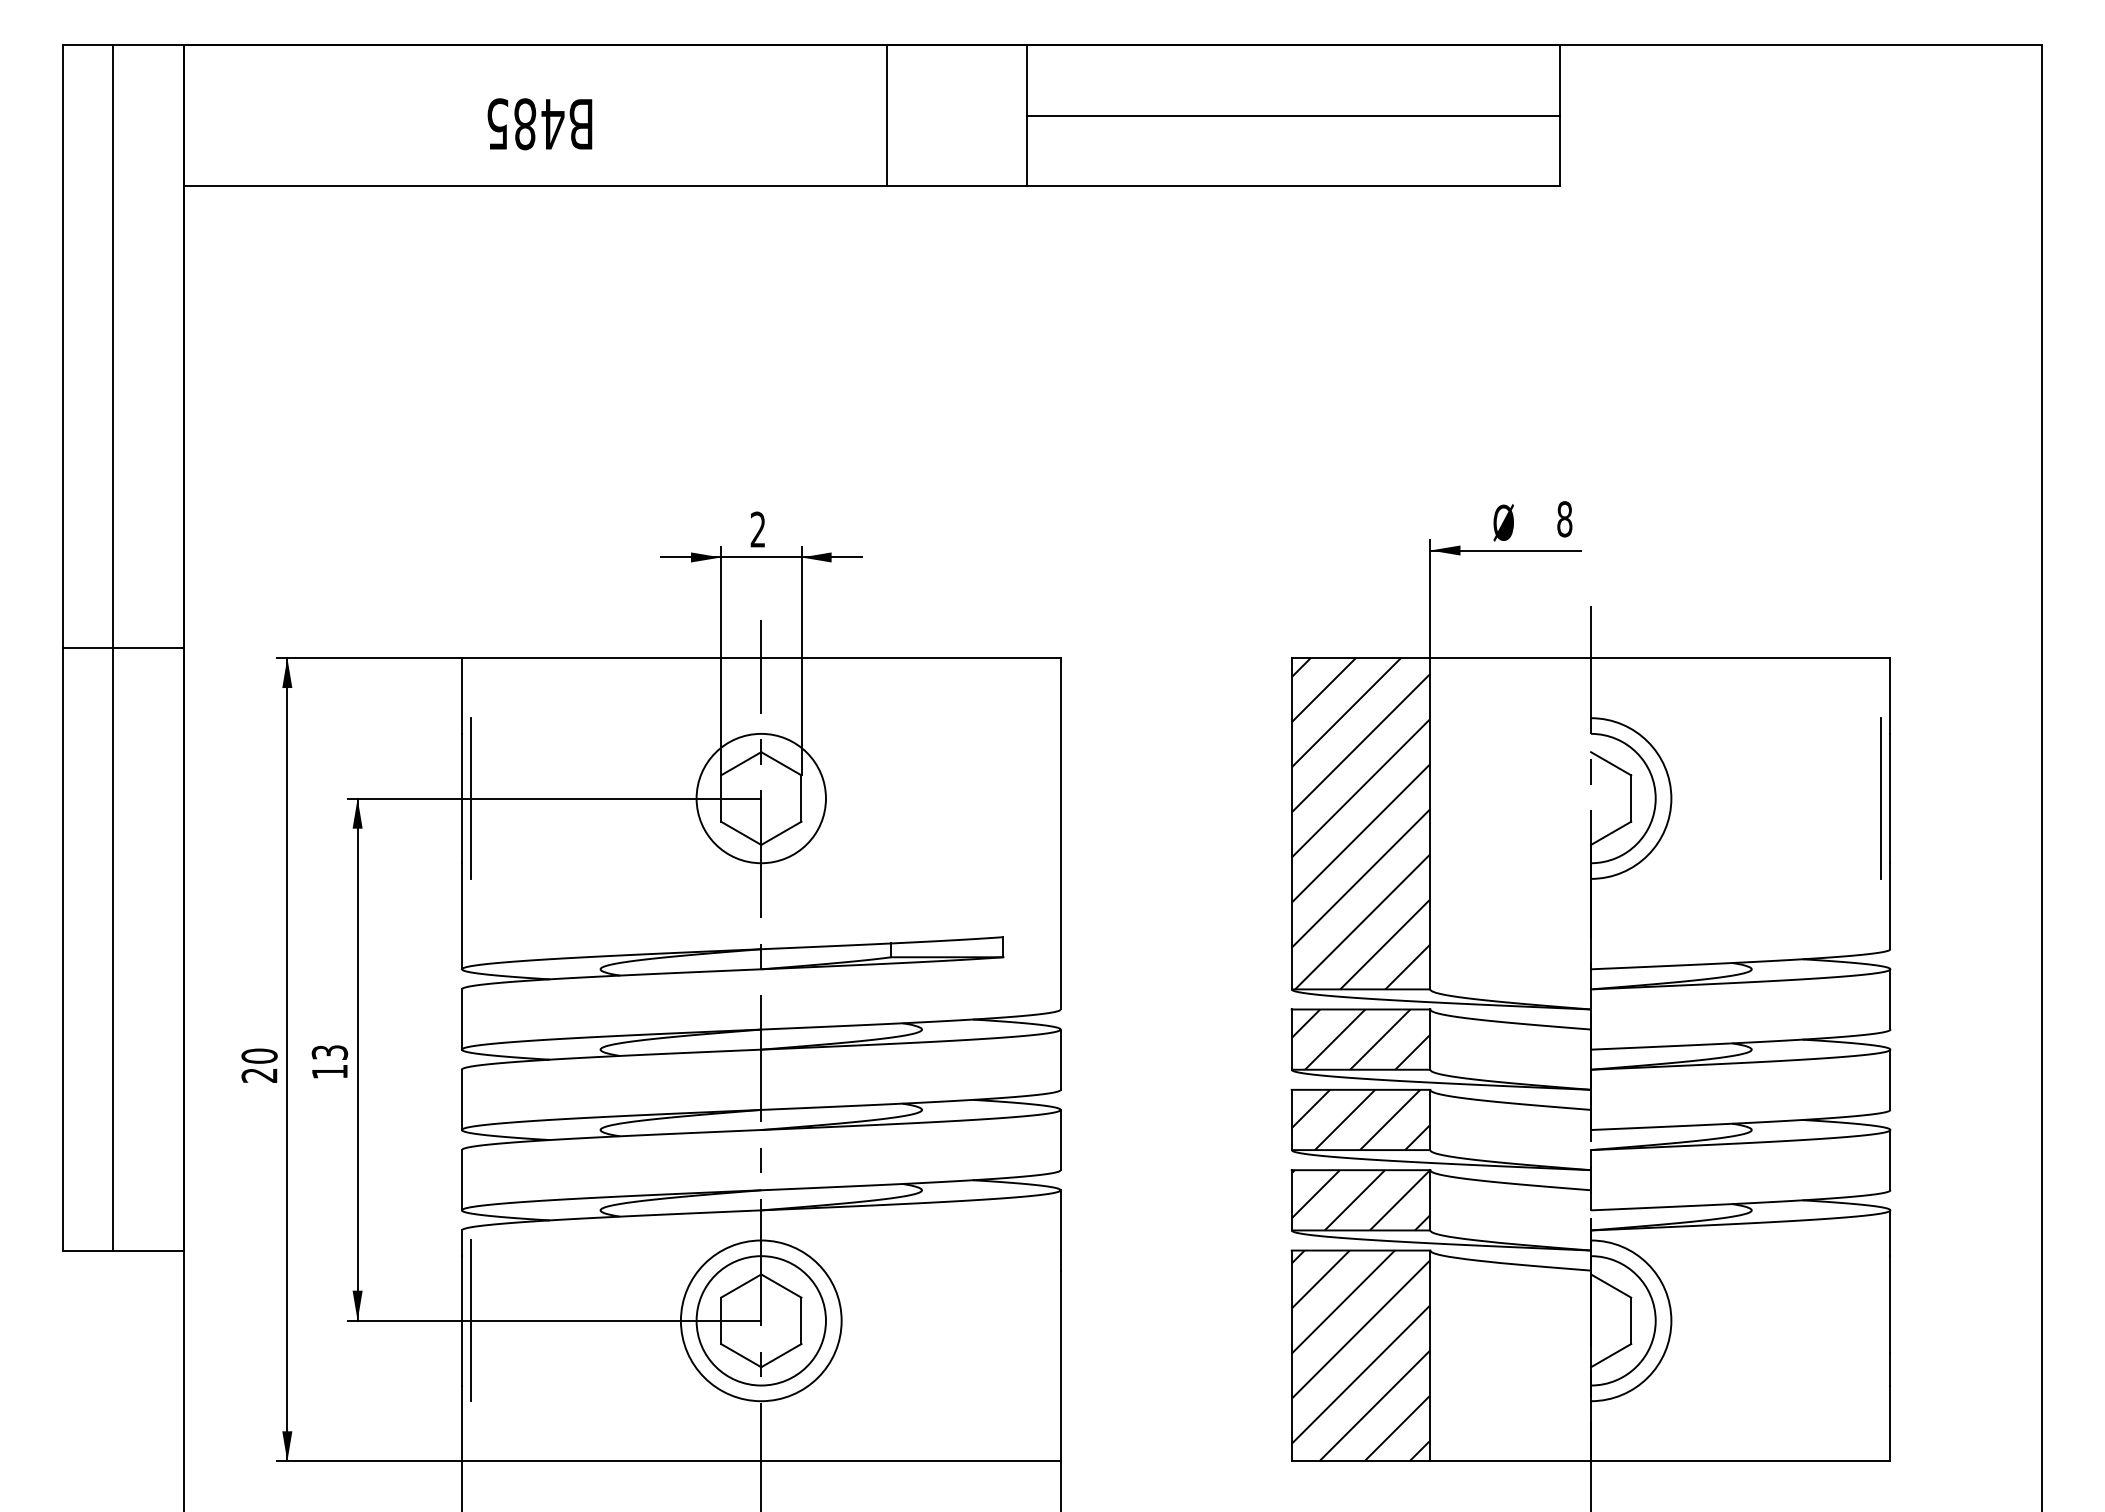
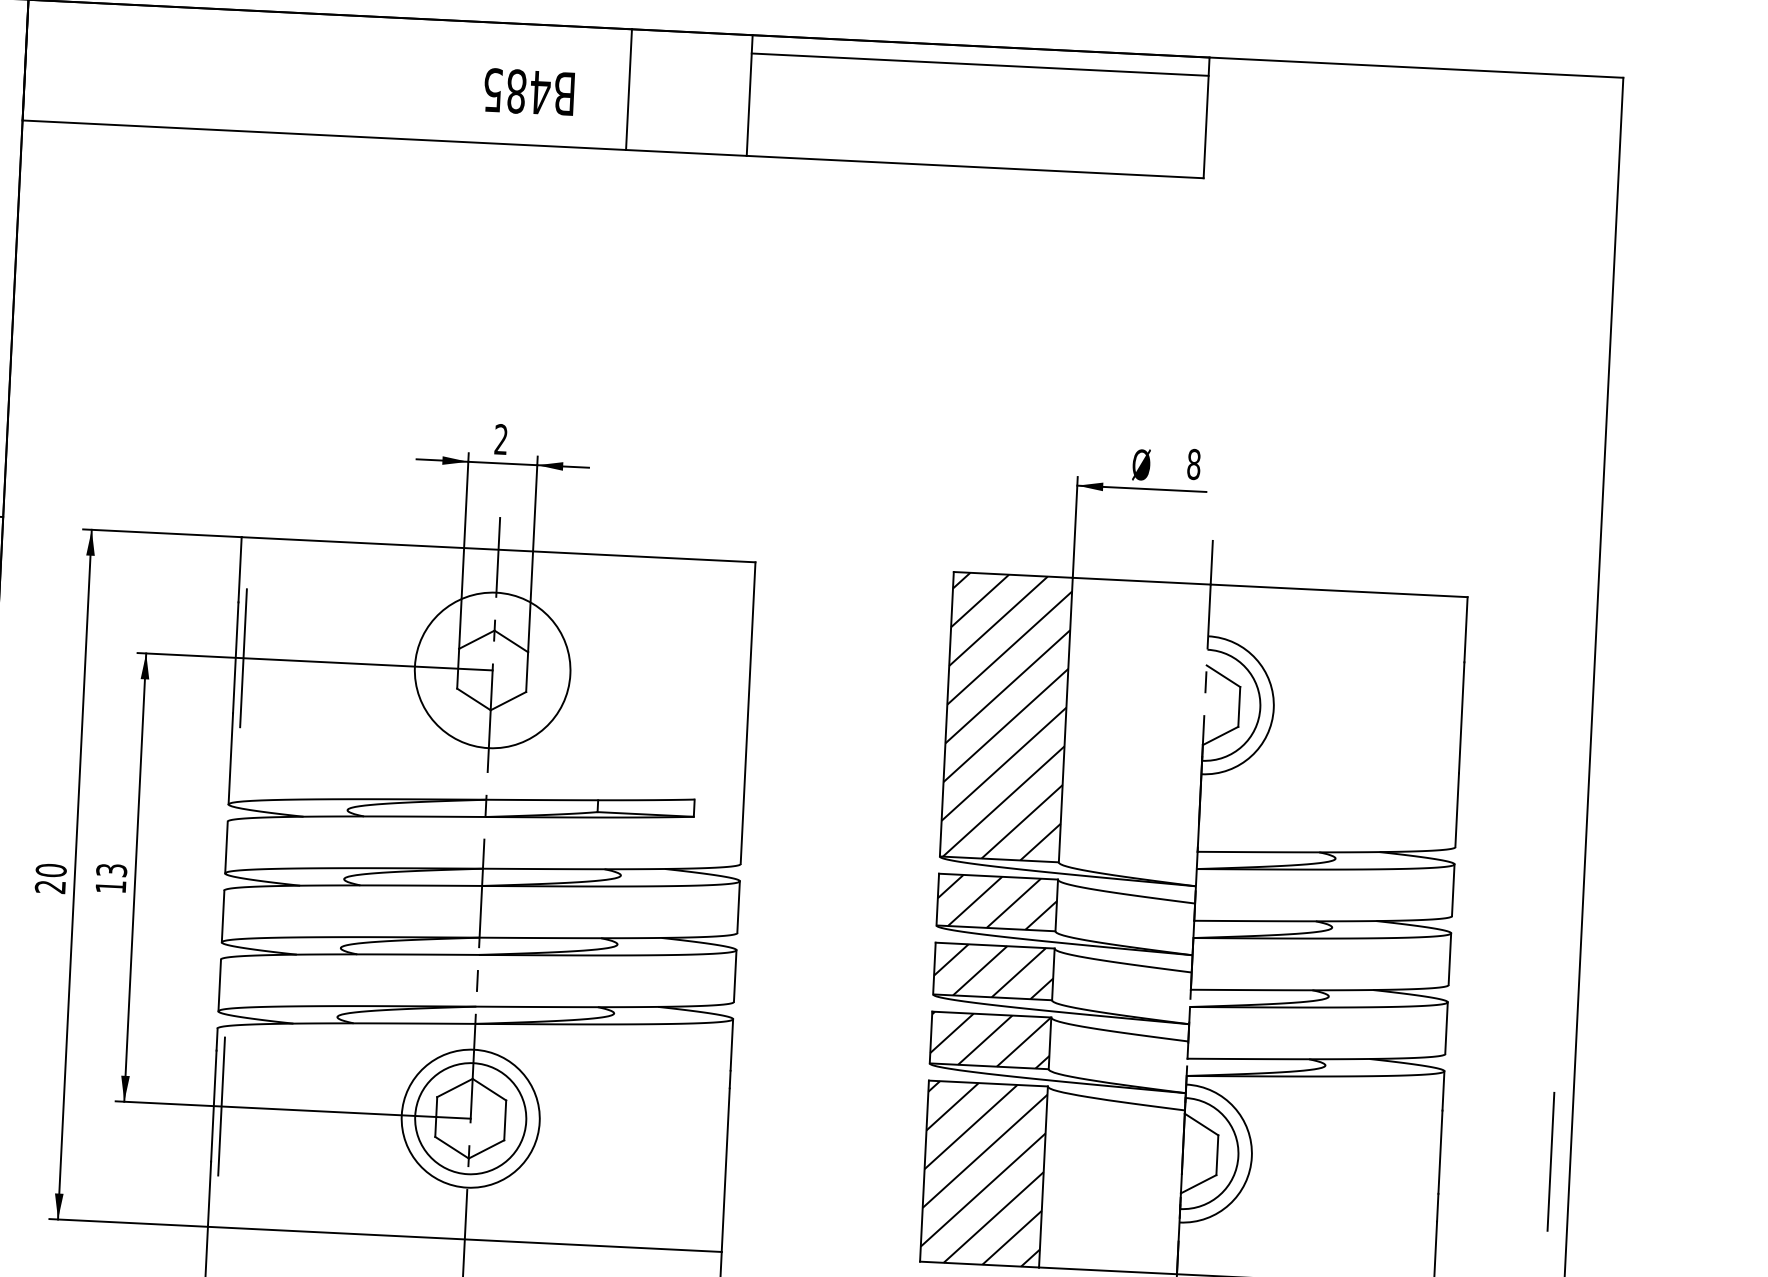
line: (1293, 115) -> (980, 64), moved
text: (539, 124) -> (528, 92), moved
circle: (760, 798) -> (491, 670), size x1.4
line: (1880, 798) -> (1550, 1161), moved

